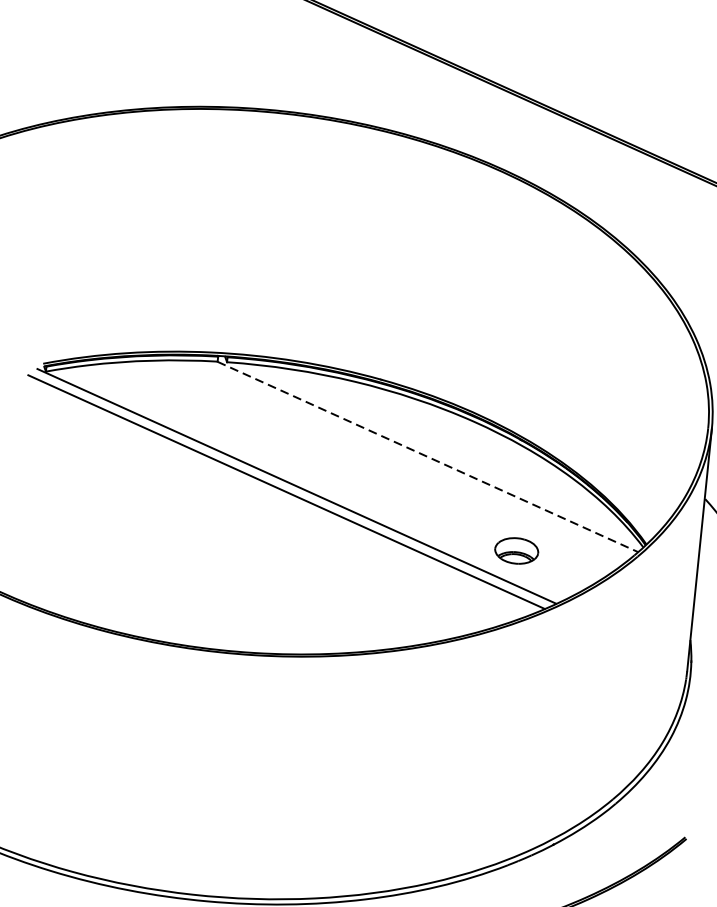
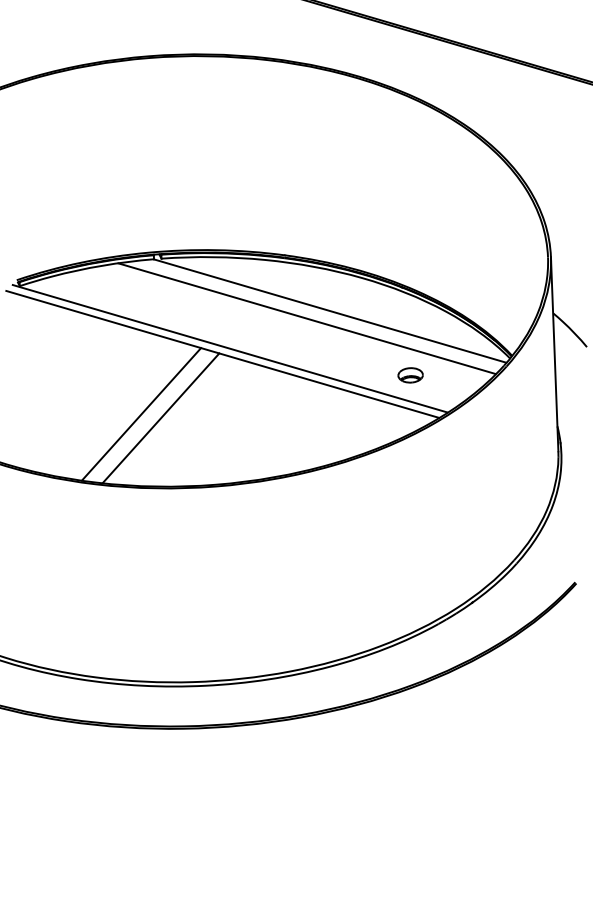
line: (428, 457) -> (330, 311), dashed -> solid
line: (397, 462) -> (306, 318), added
part: (516, 551) -> (410, 375), size x0.71
line: (174, 552) -> (141, 414), added
line: (197, 560) -> (160, 418), added

